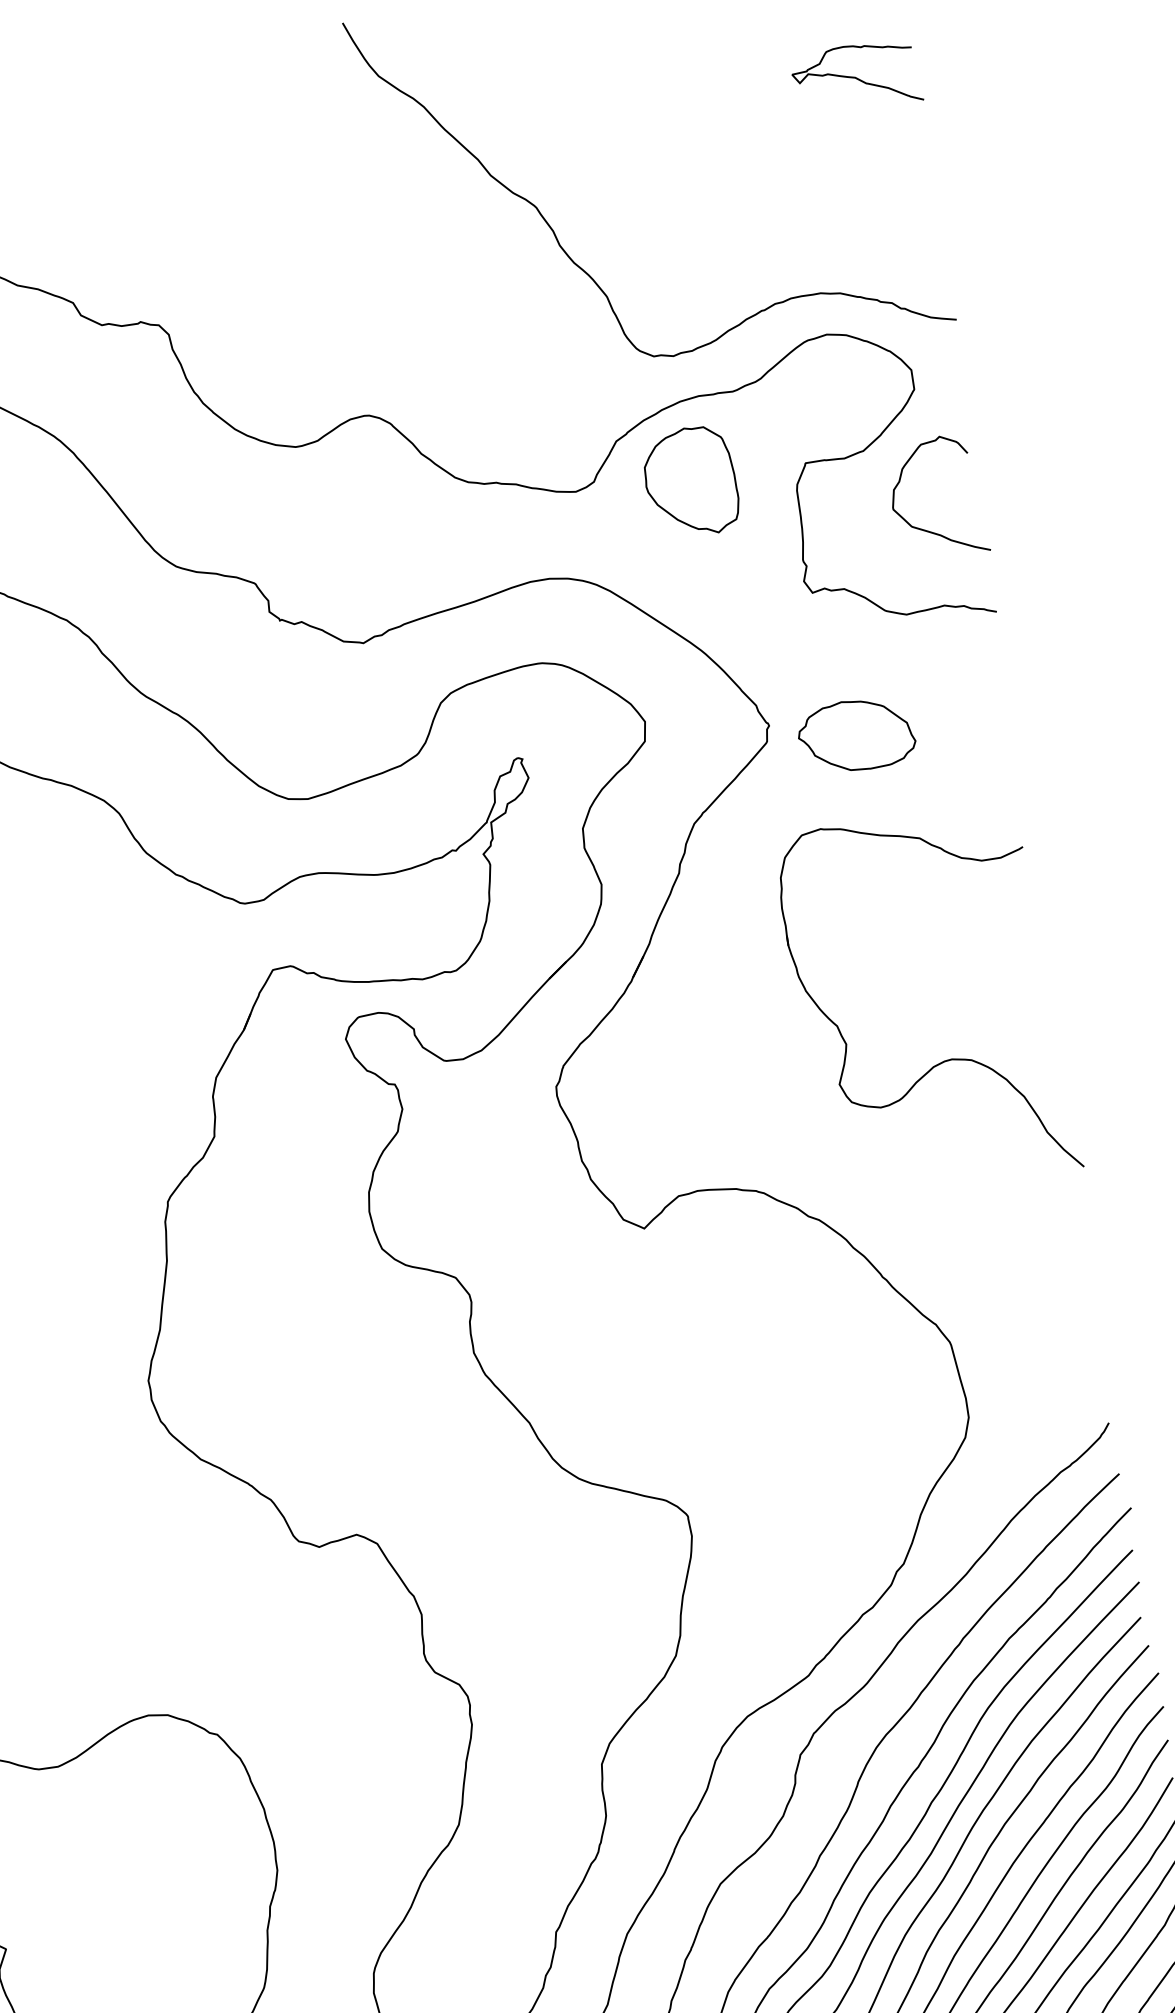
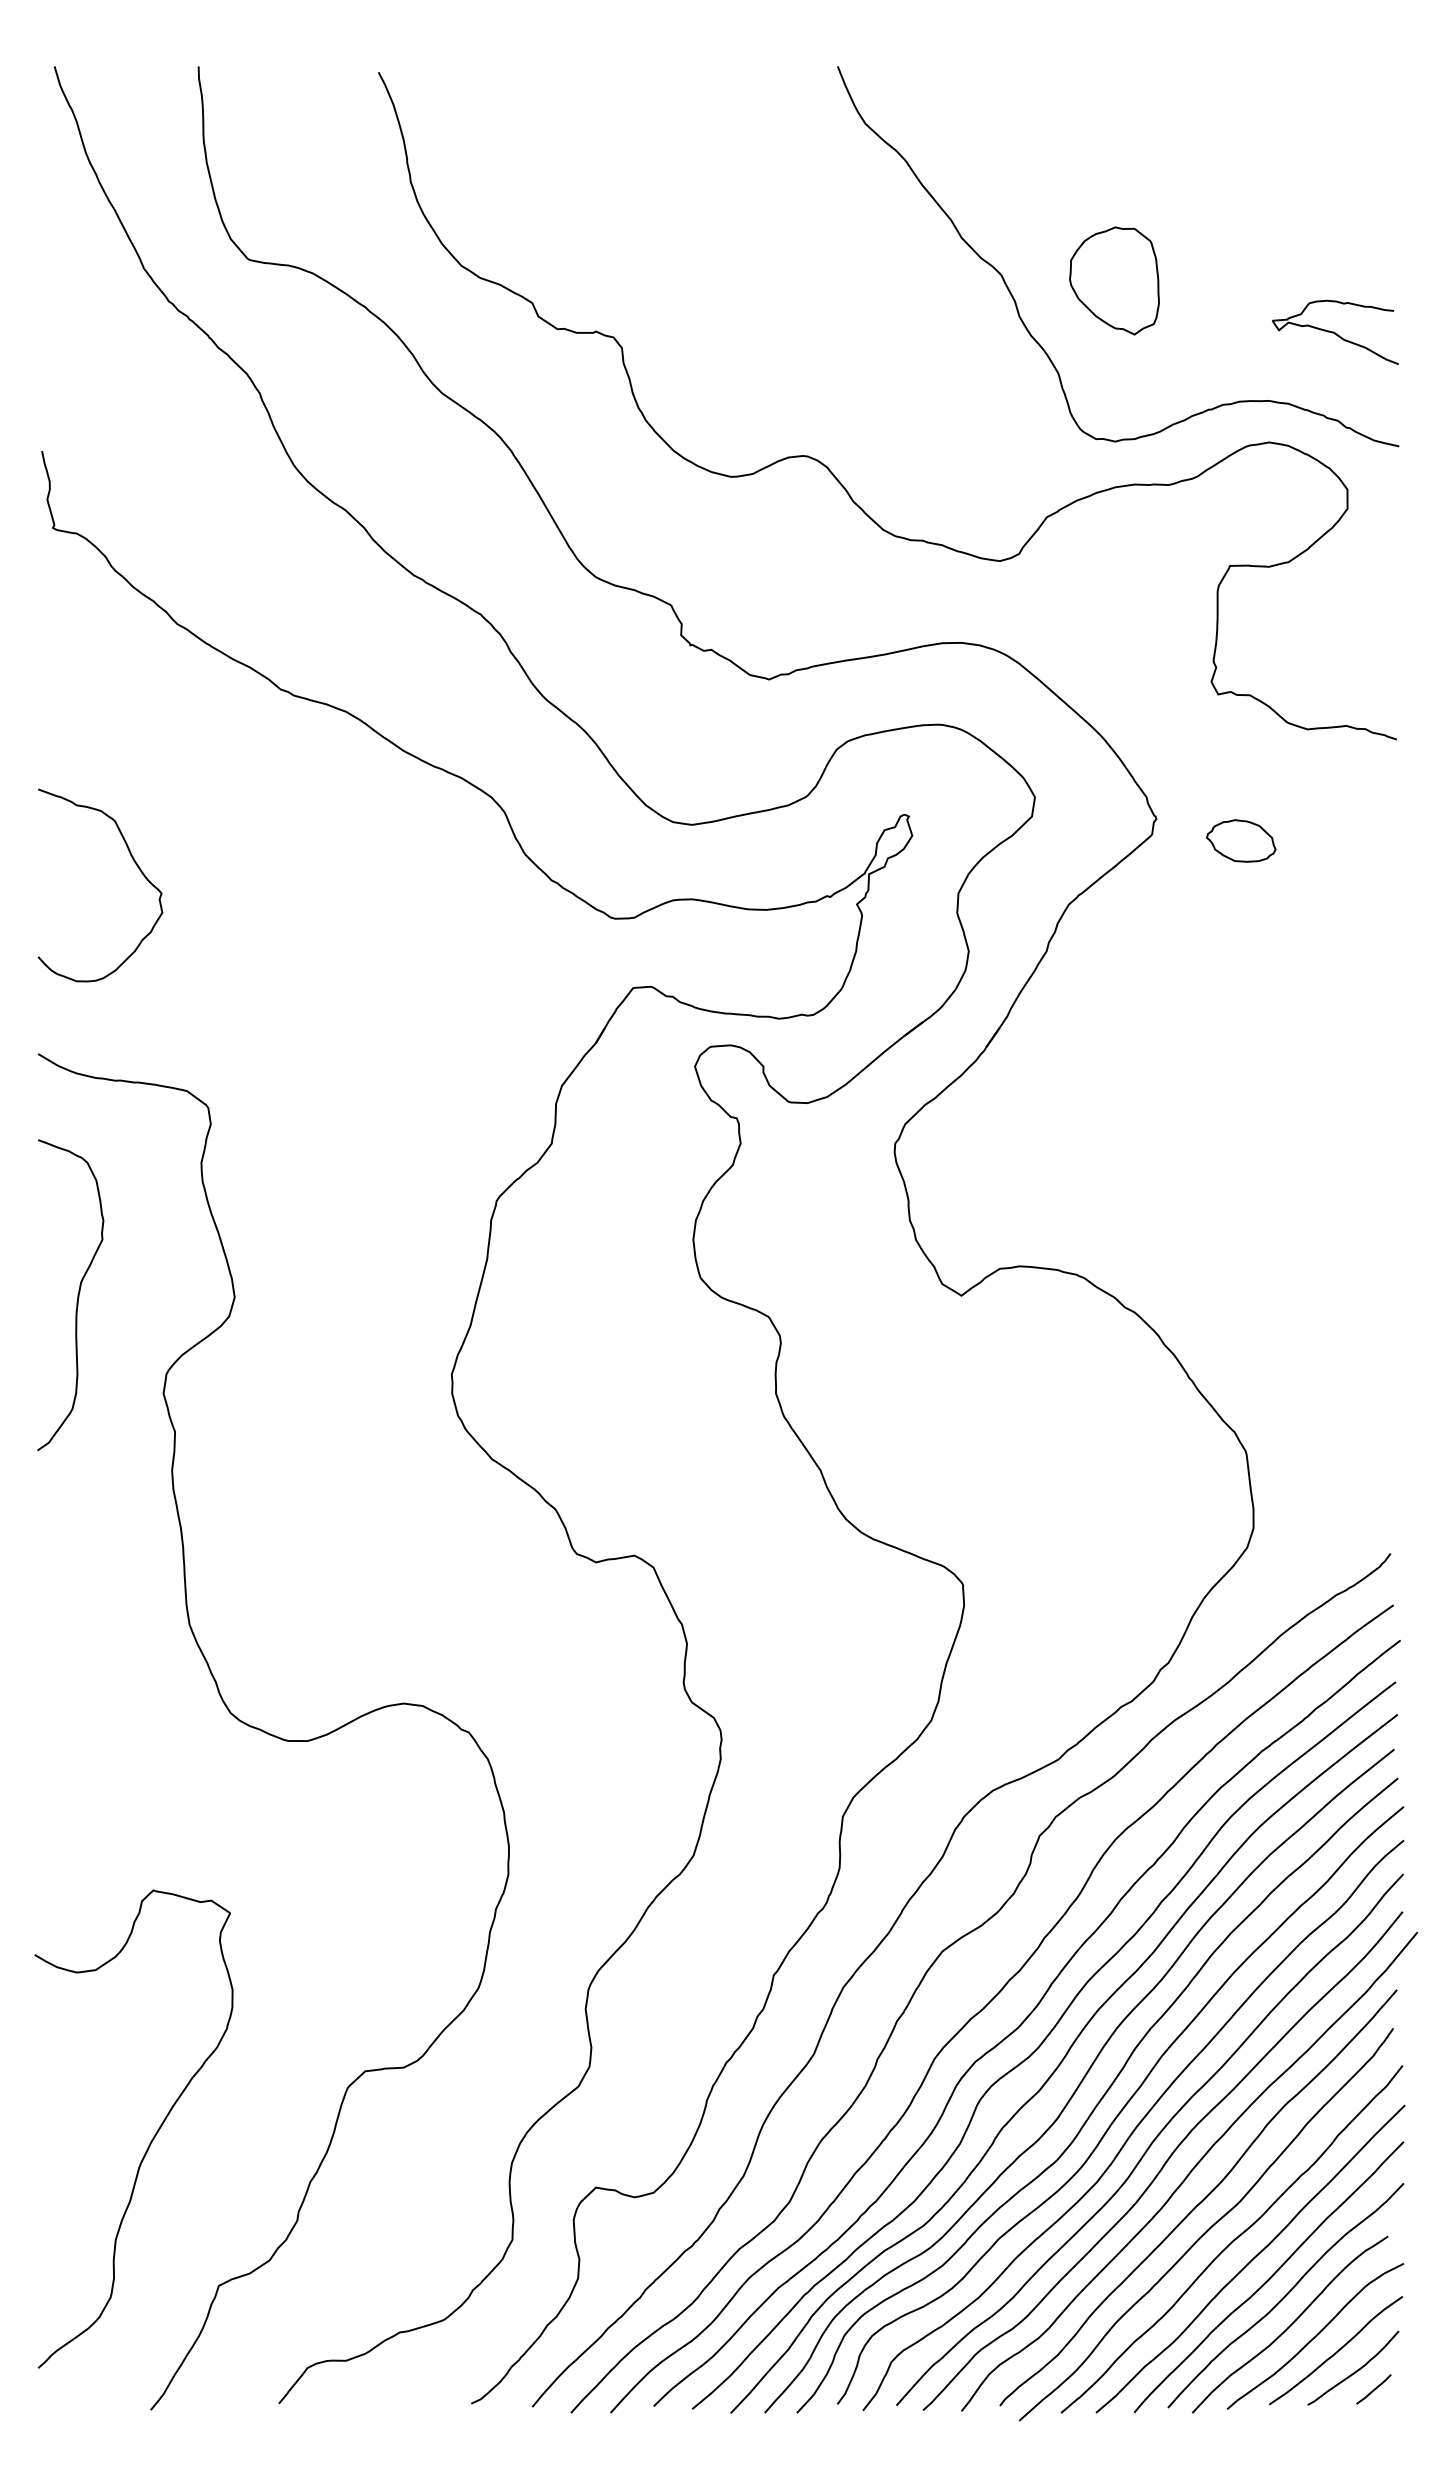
curve: (856, 77) -> (1335, 332), moved
part: (690, 481) -> (1114, 280), moved
curve: (925, 529) -> (1338, 648), removed
part: (856, 734) -> (1241, 840), size x0.6
part: (948, 1058) -> (1285, 1172), removed

